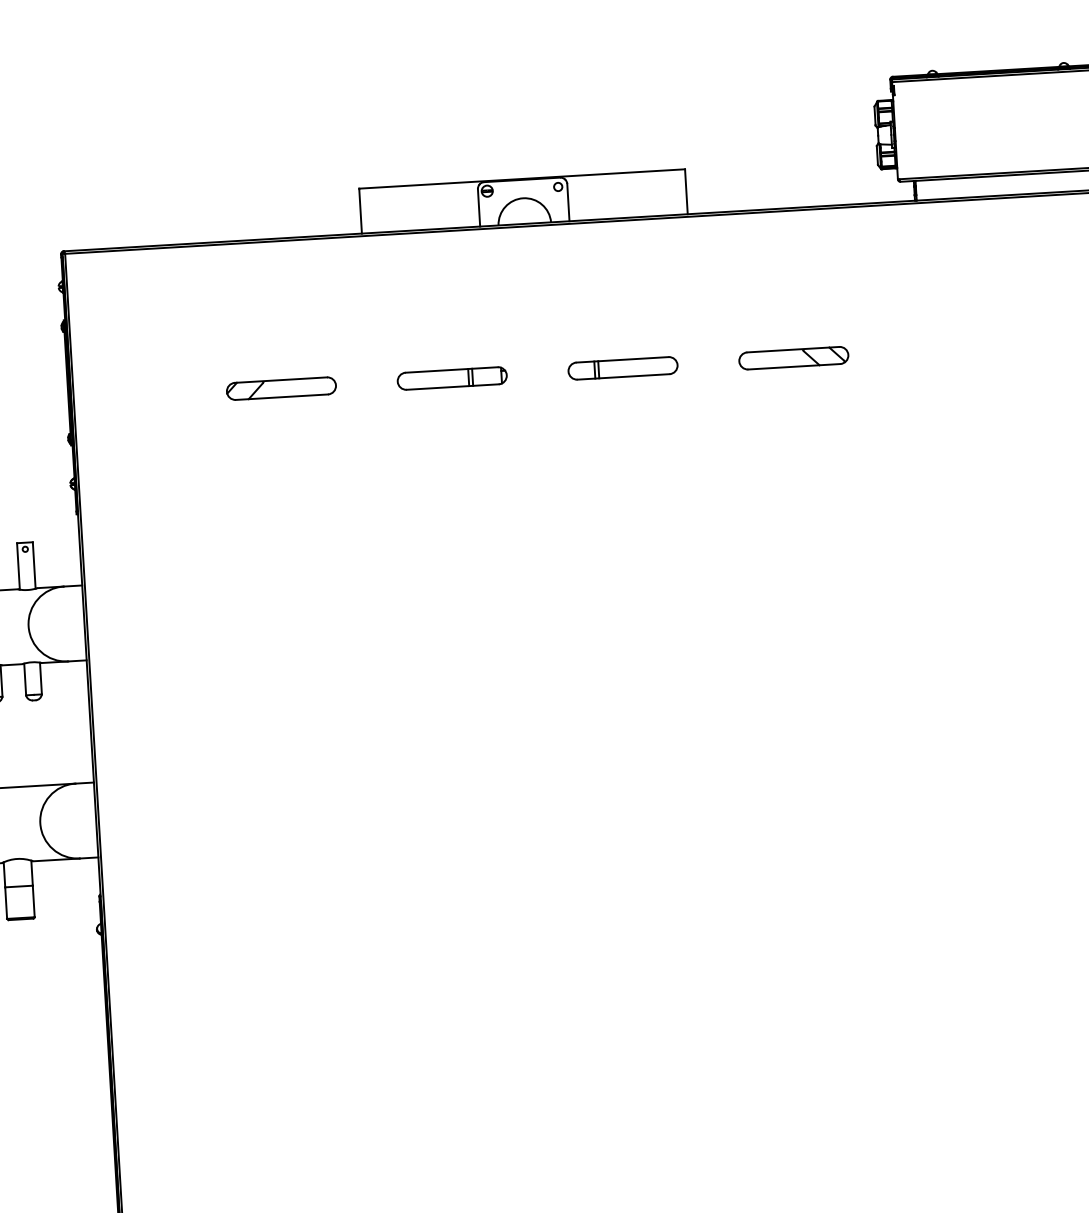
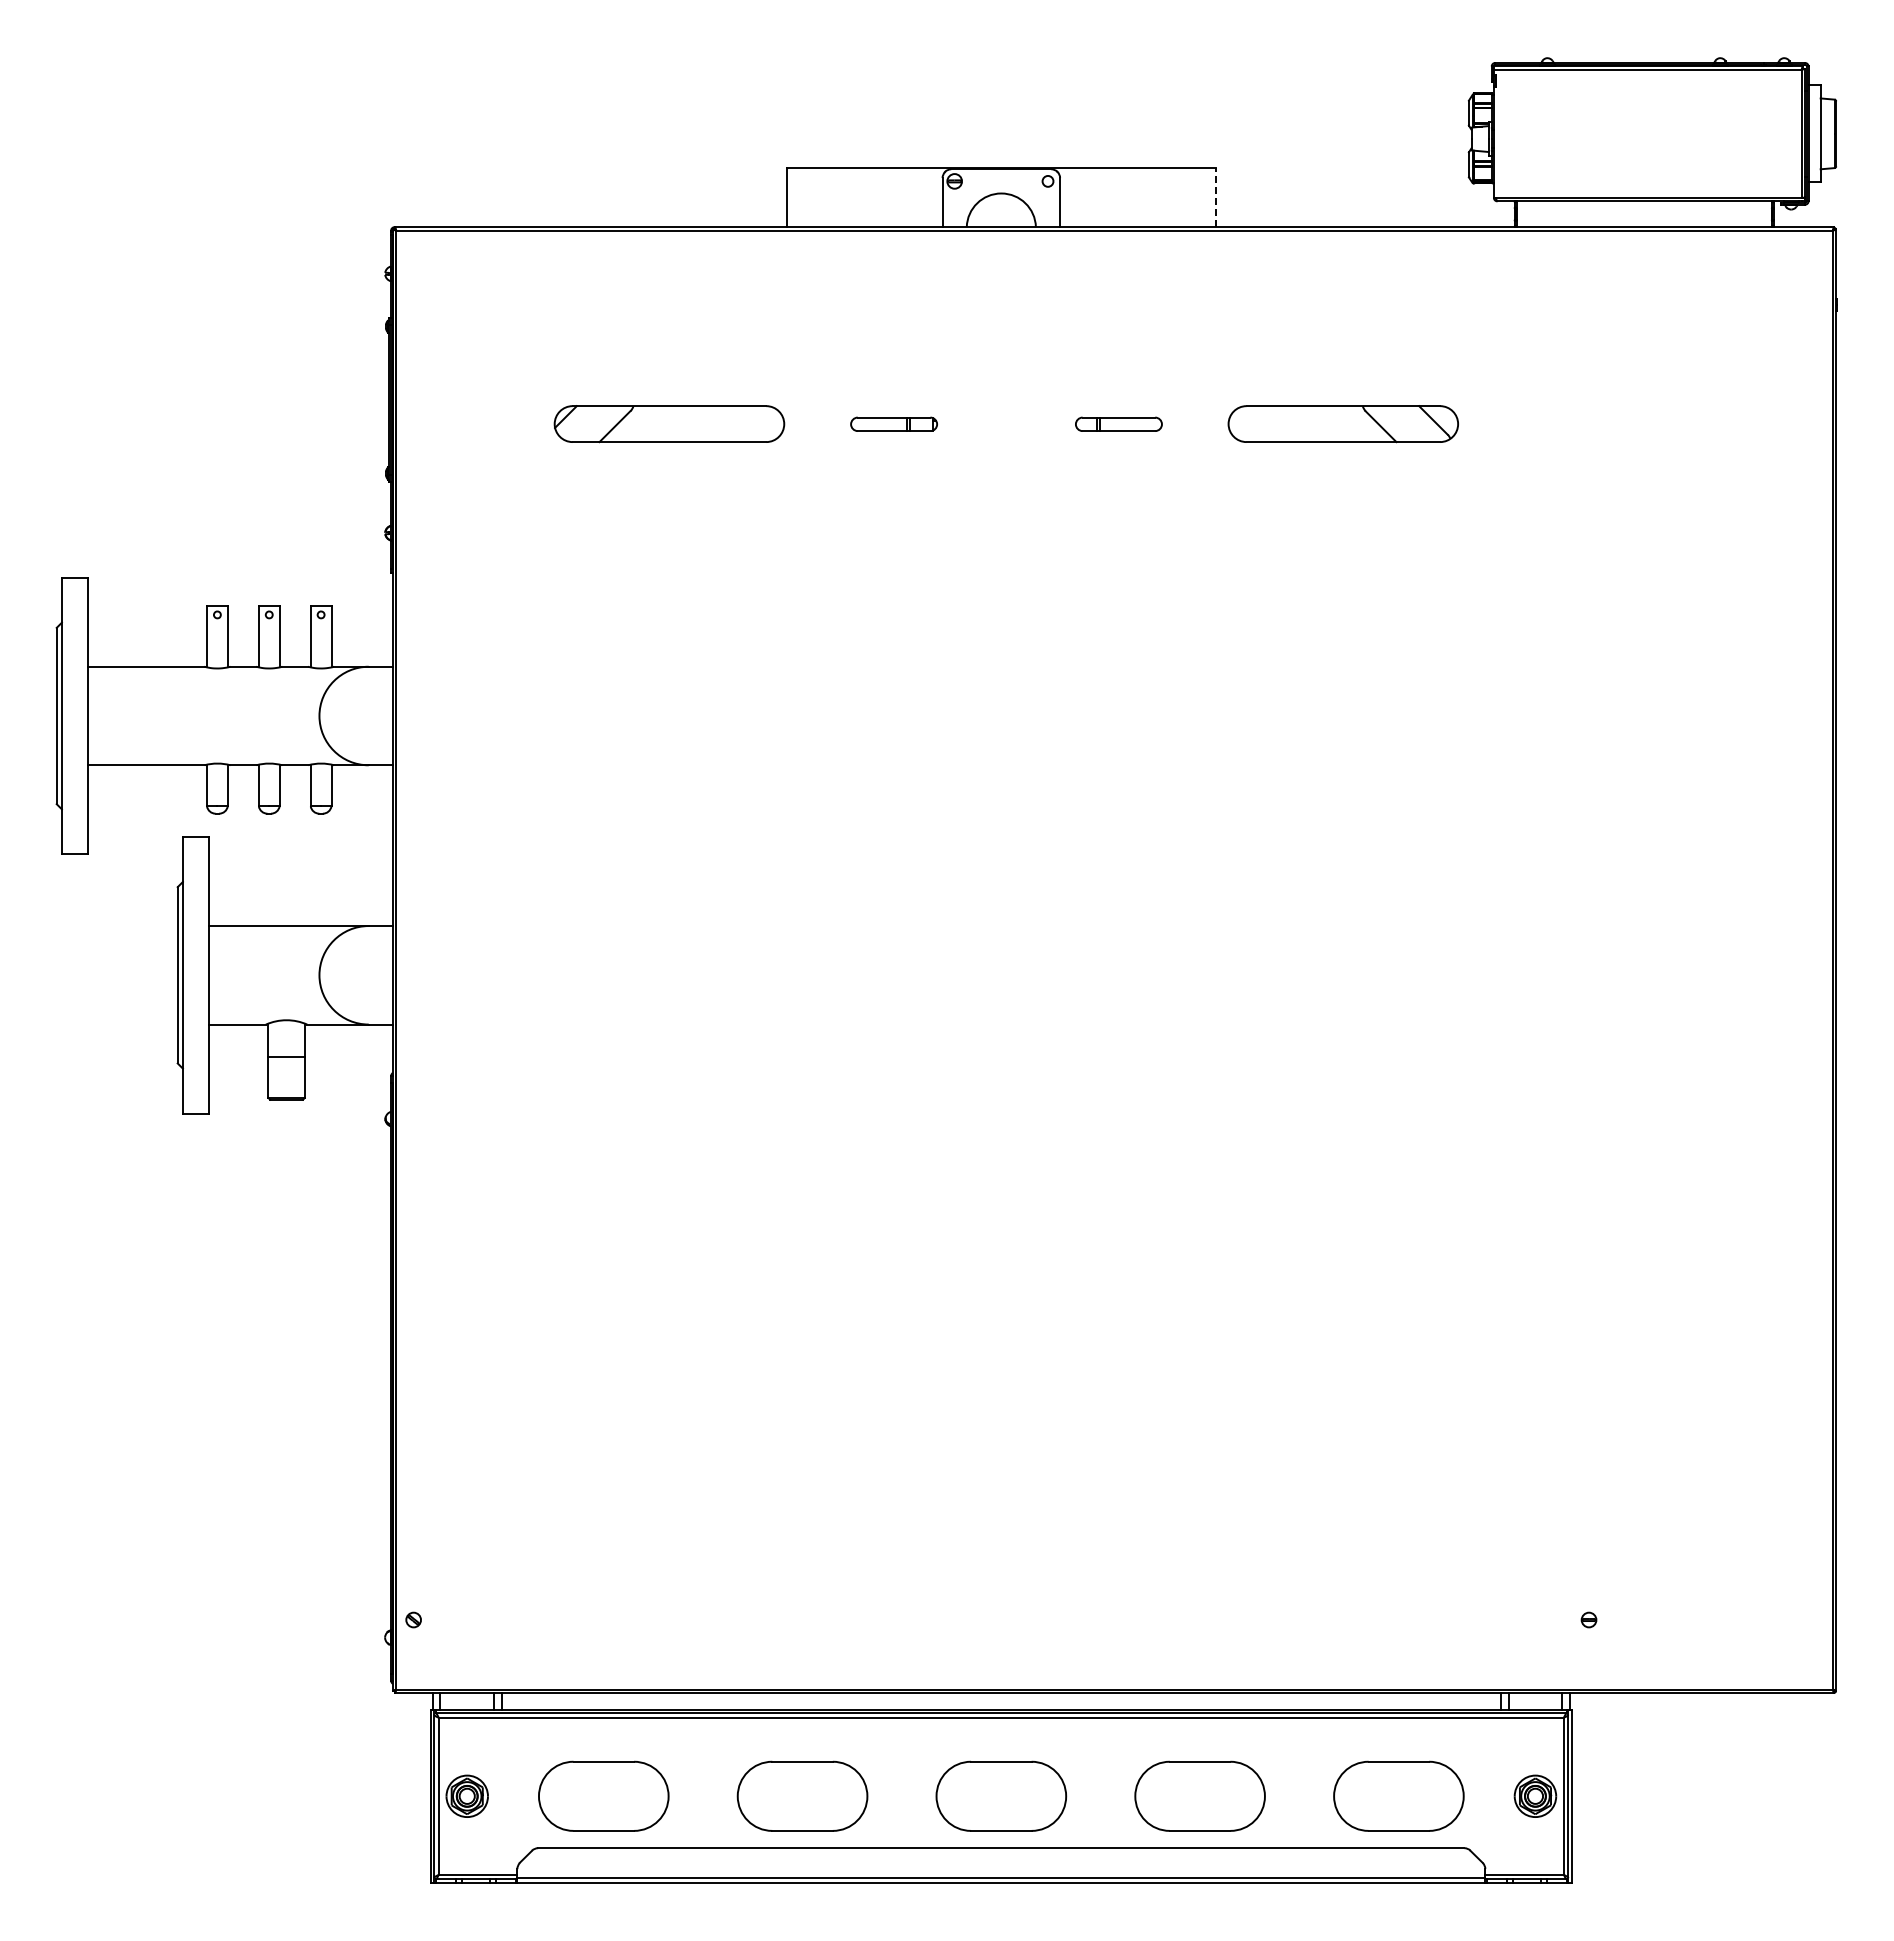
line: (686, 191) -> (1215, 197), solid -> dashed
part: (793, 358) -> (1343, 424), size x1.6
part: (622, 368) -> (1118, 424), size x0.6
part: (451, 378) -> (893, 424), size x0.6
part: (281, 388) -> (669, 424), size x1.6

